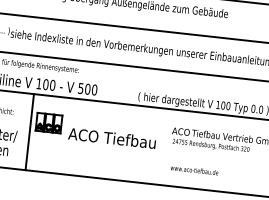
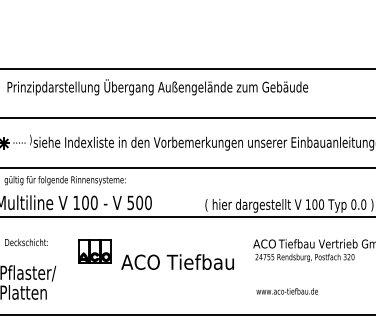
line: (29, 131) -> (71, 265), removed

